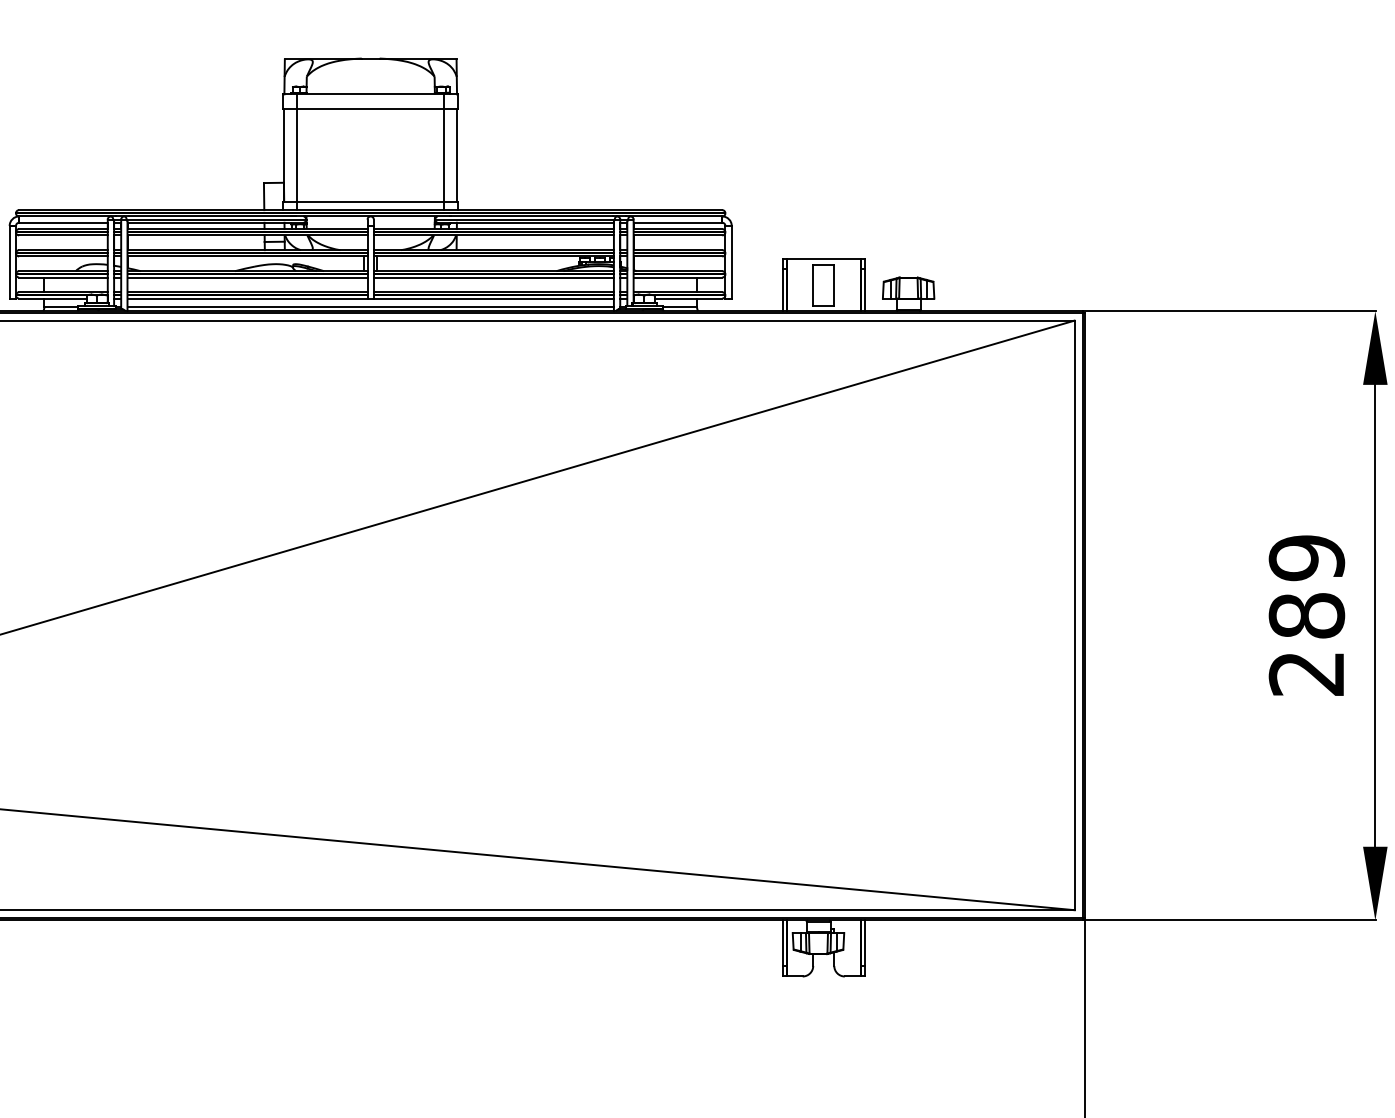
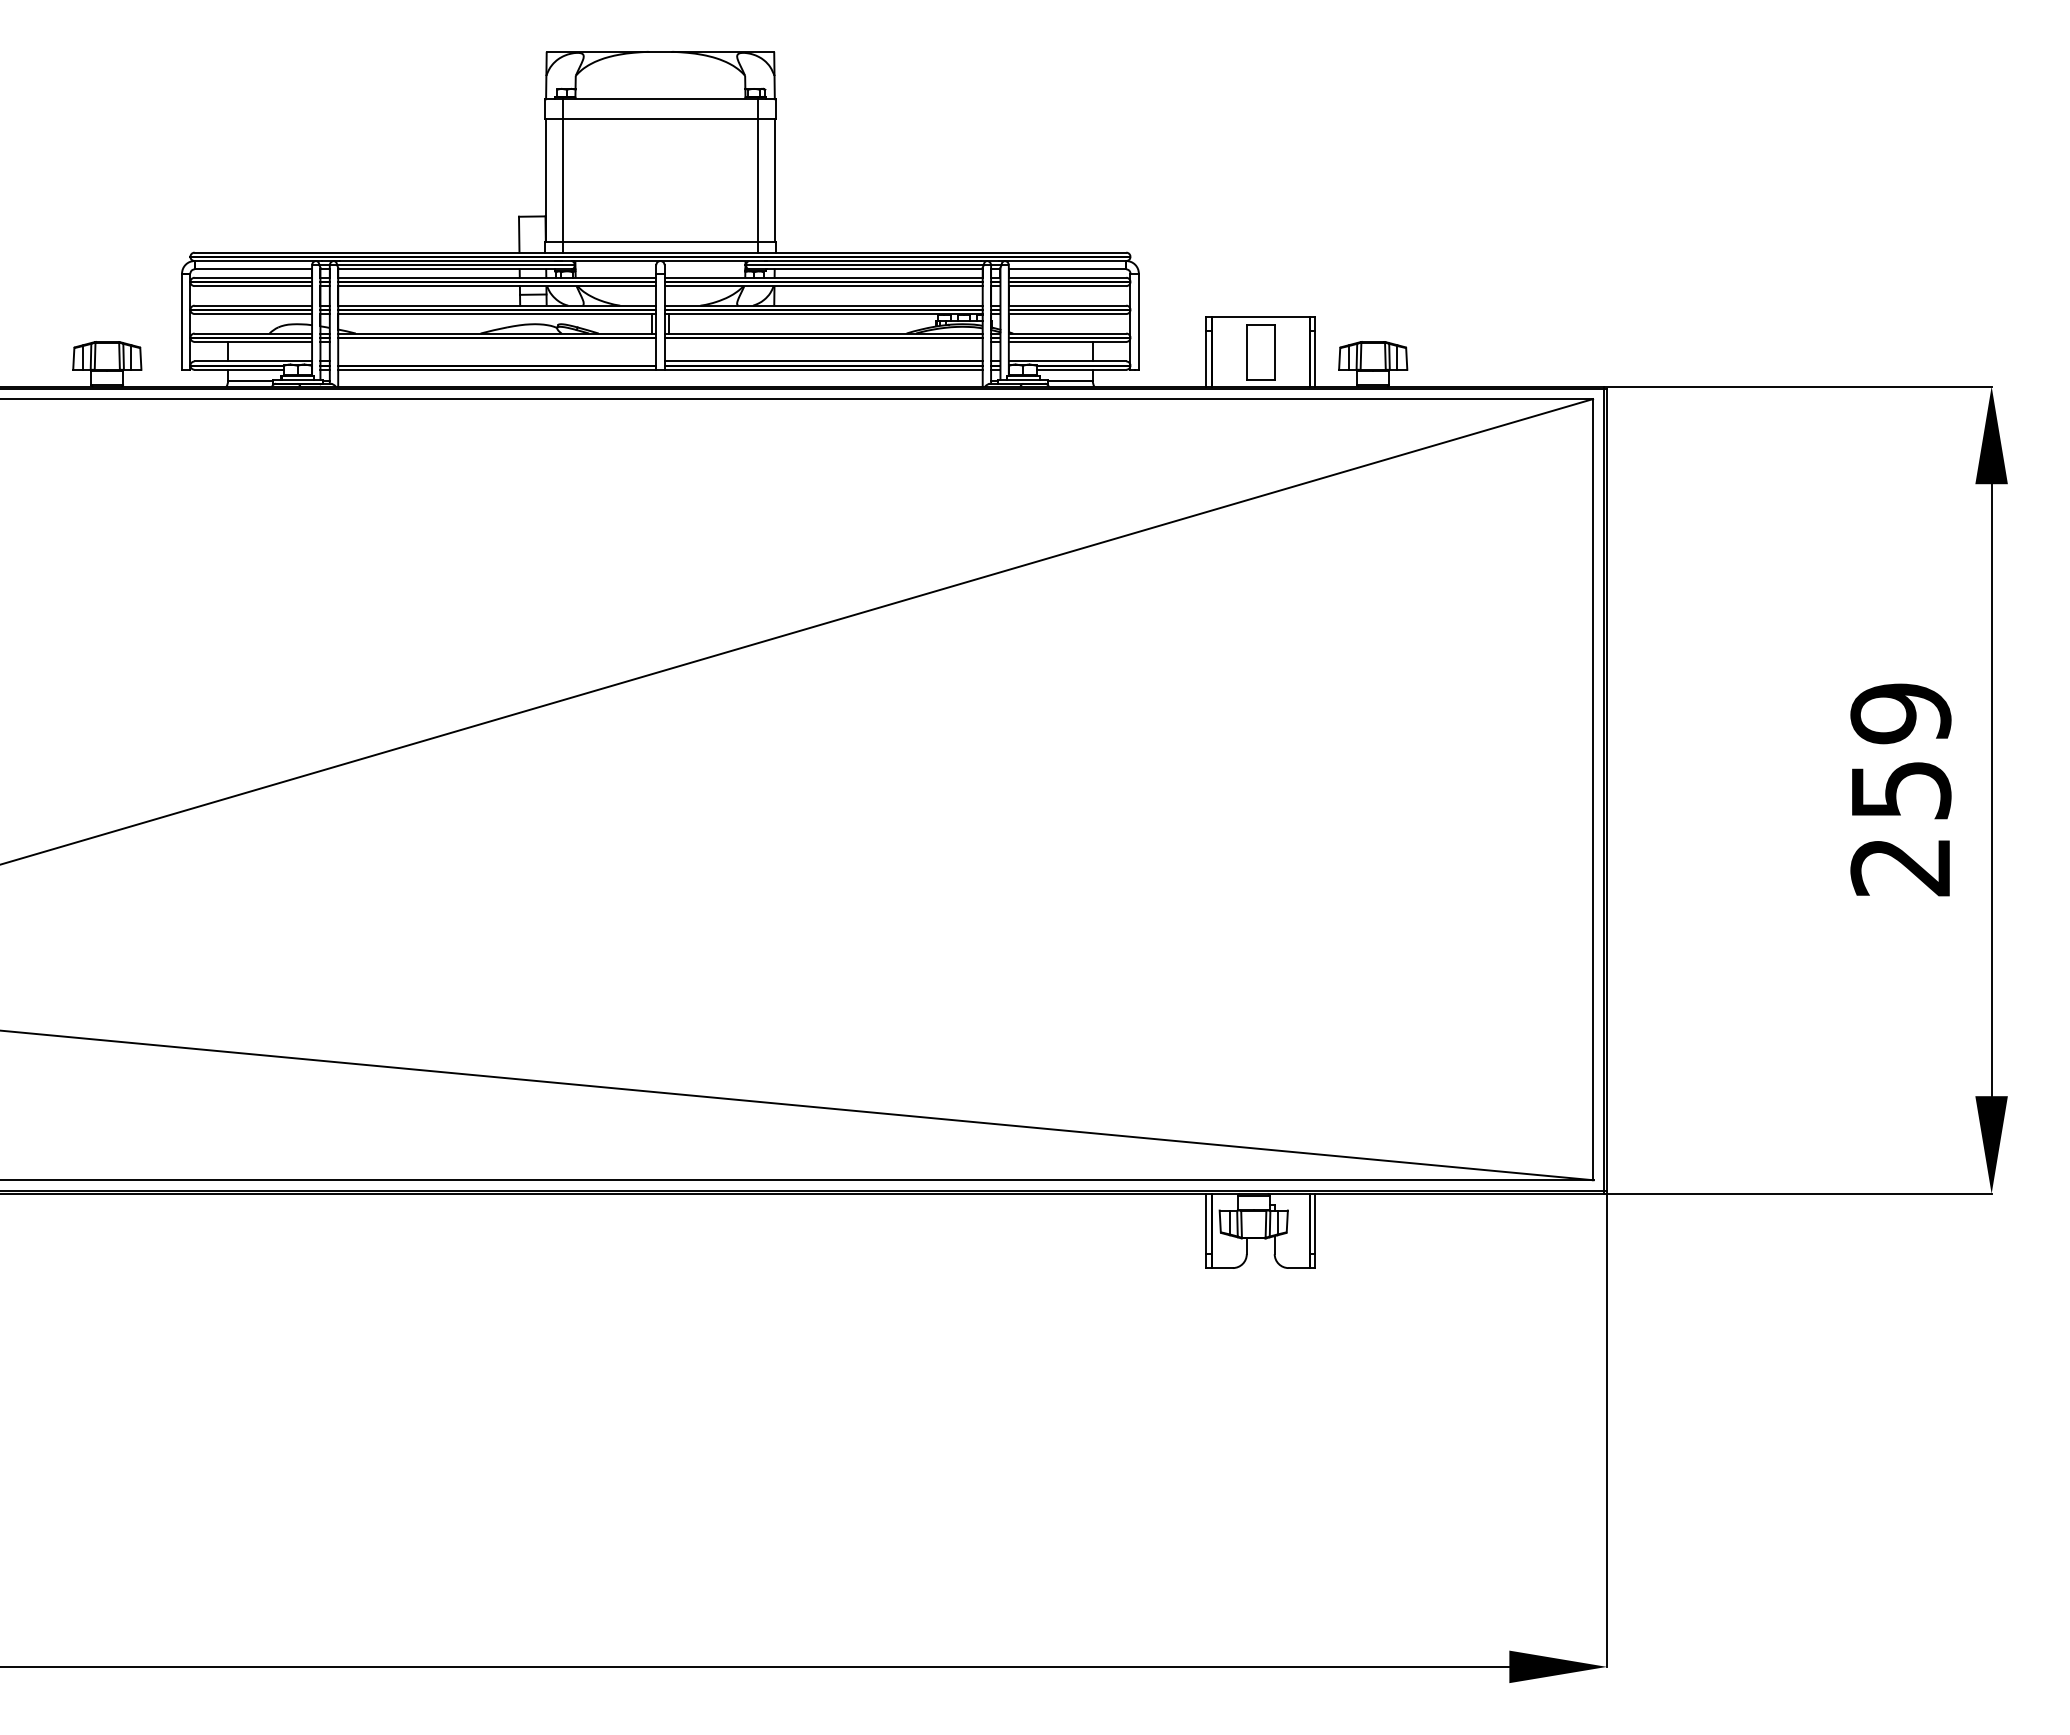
line: (247, 277) -> (497, 341), removed
line: (493, 277) -> (823, 341), removed
line: (247, 292) -> (497, 361), removed
line: (370, 306) -> (660, 380), removed
text: (1306, 616) -> (1900, 790), 289 -> 259

